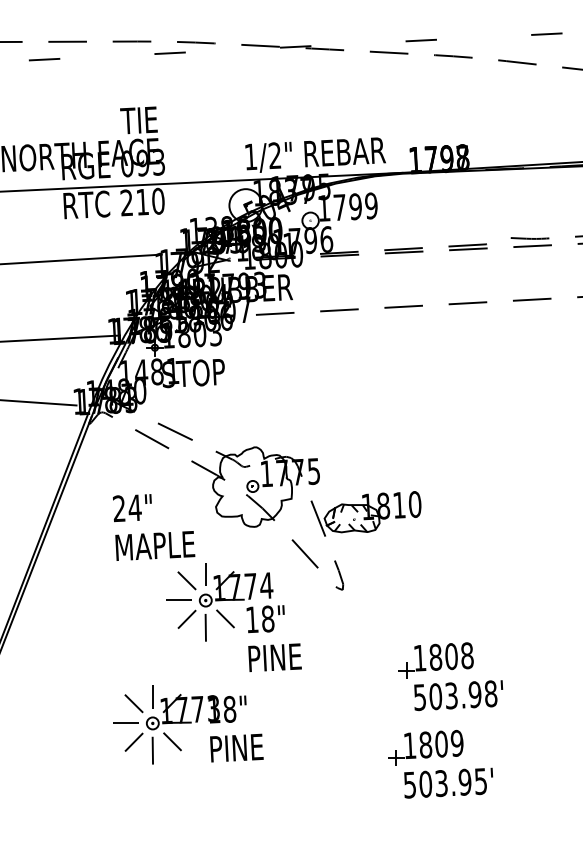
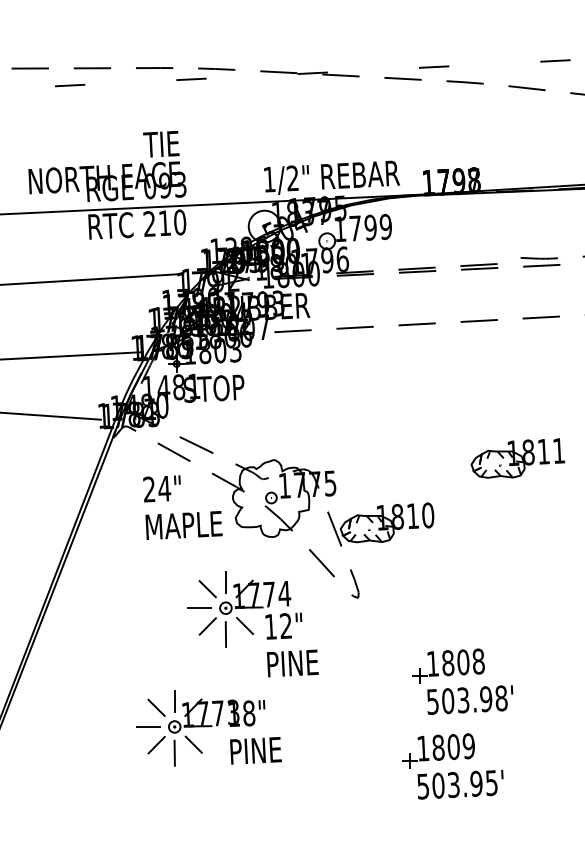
part: (507, 445) -> (517, 458), added
text: (153, 527) -> (182, 507), moved
text: (267, 619) -> (285, 626), 18" -> 12"

